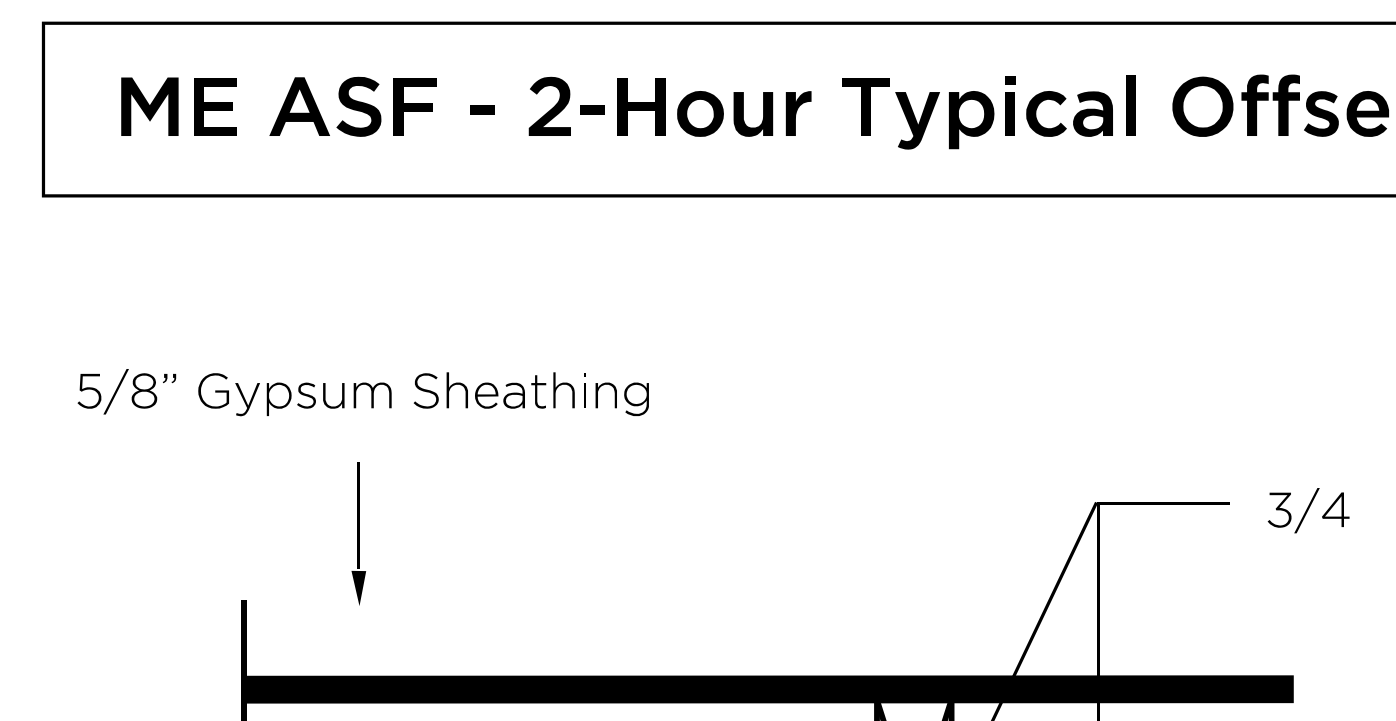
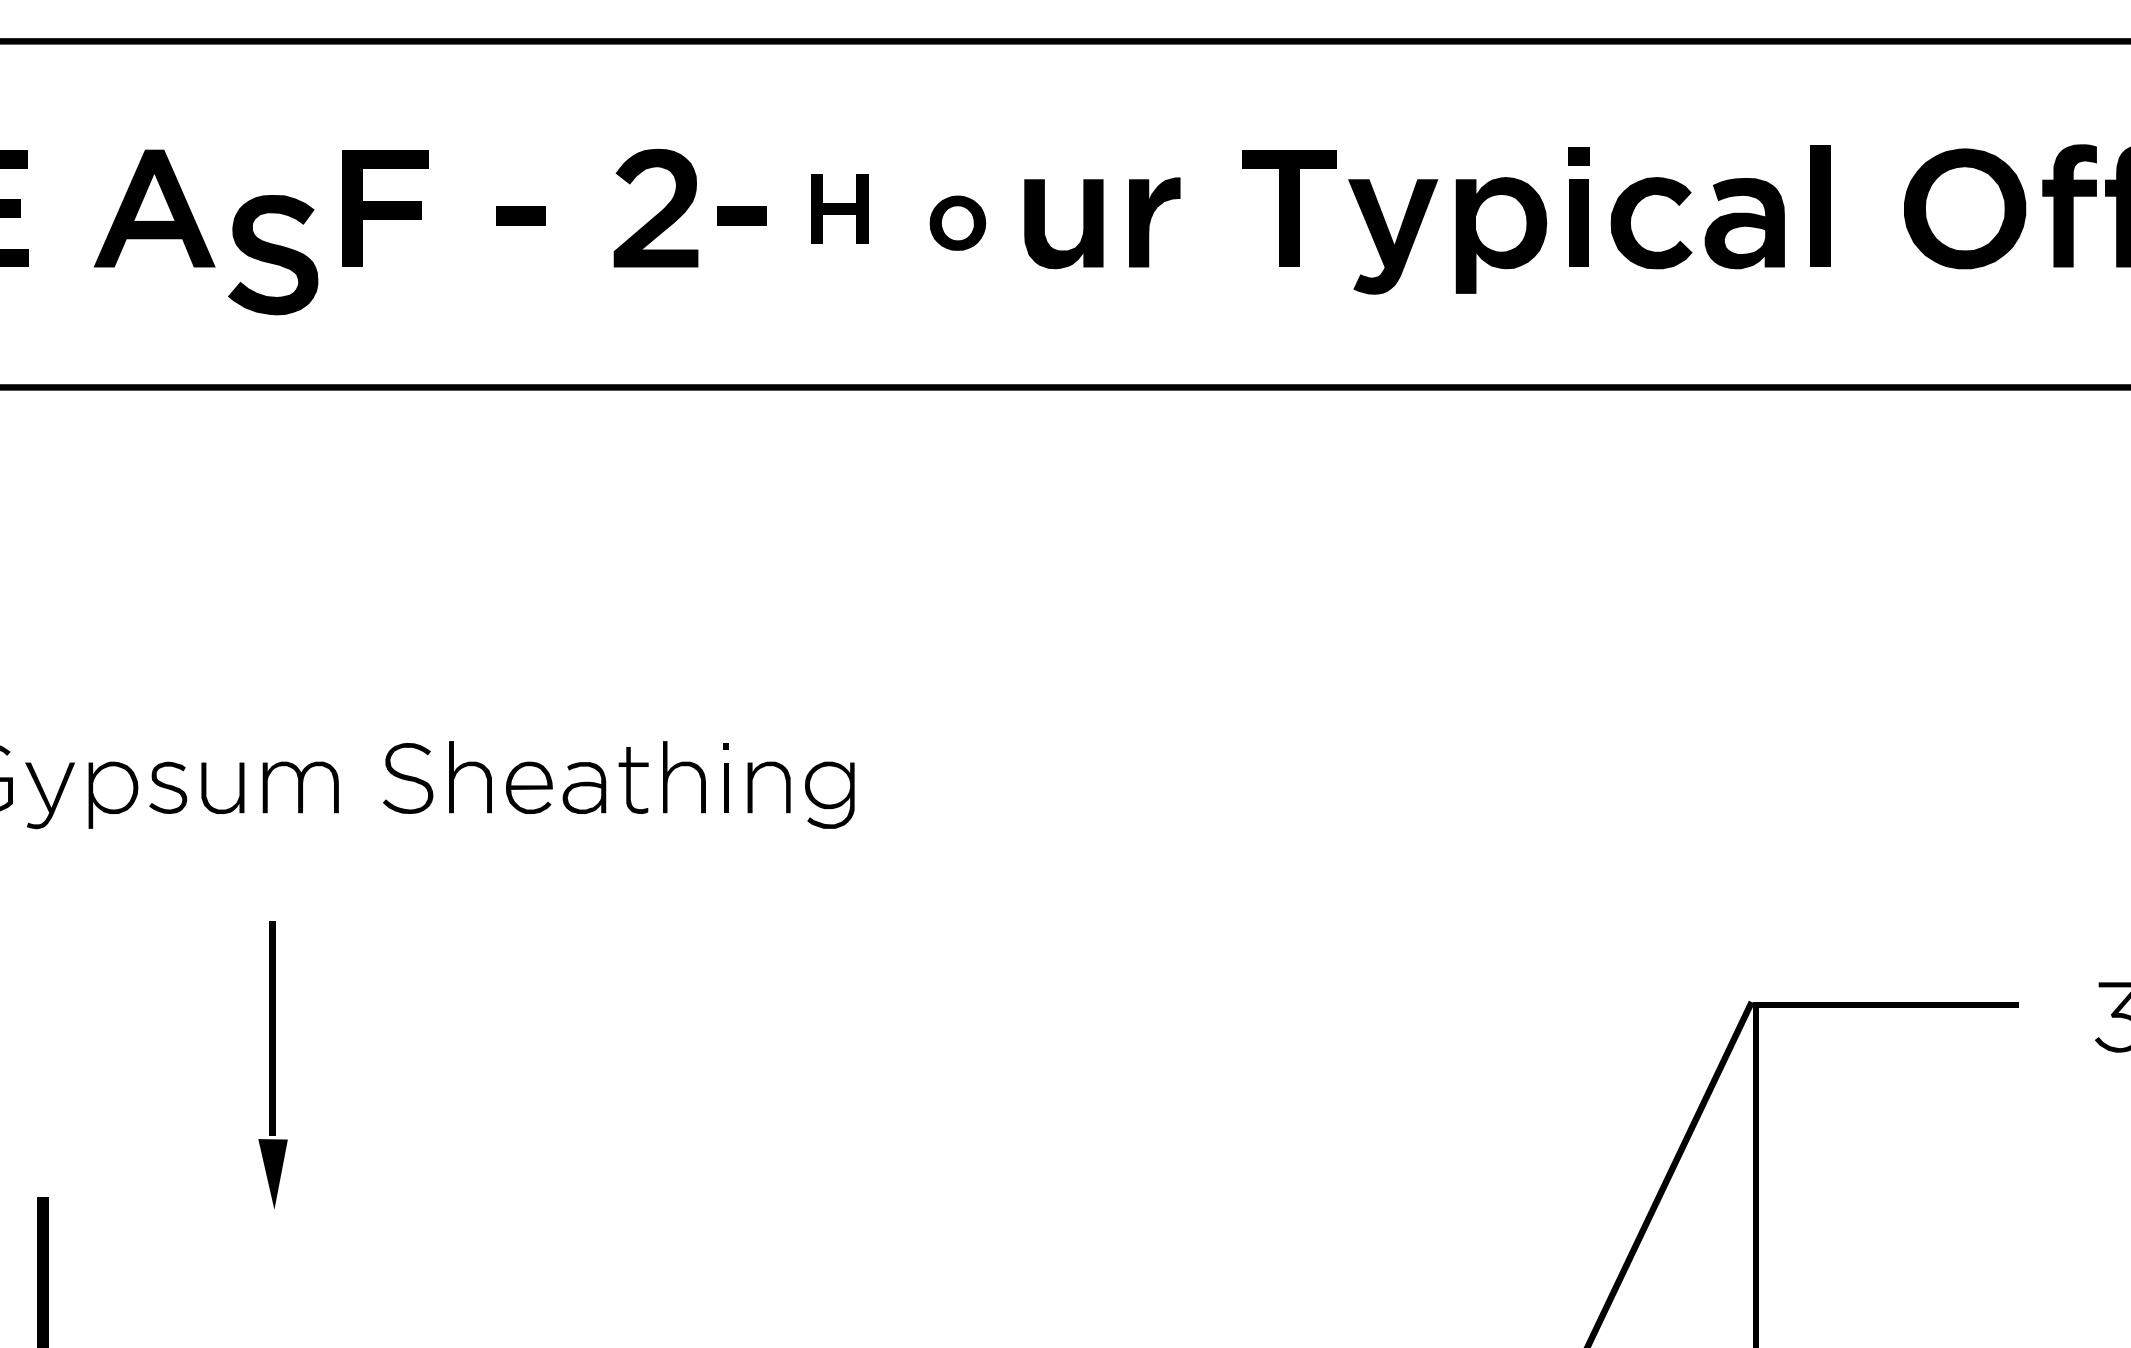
part: (358, 106) -> (272, 254), moved
part: (641, 106) -> (839, 208), size x0.6
part: (700, 113) -> (957, 222), size x0.6

